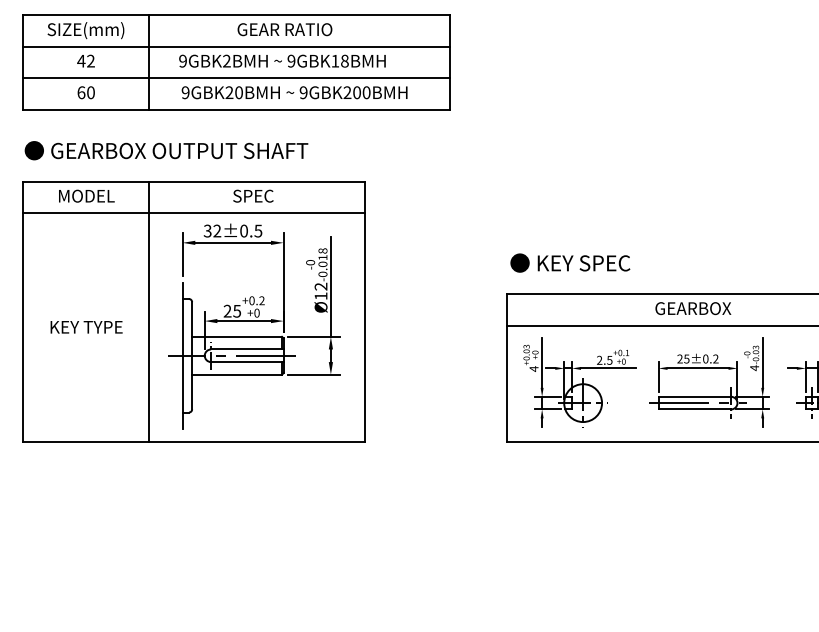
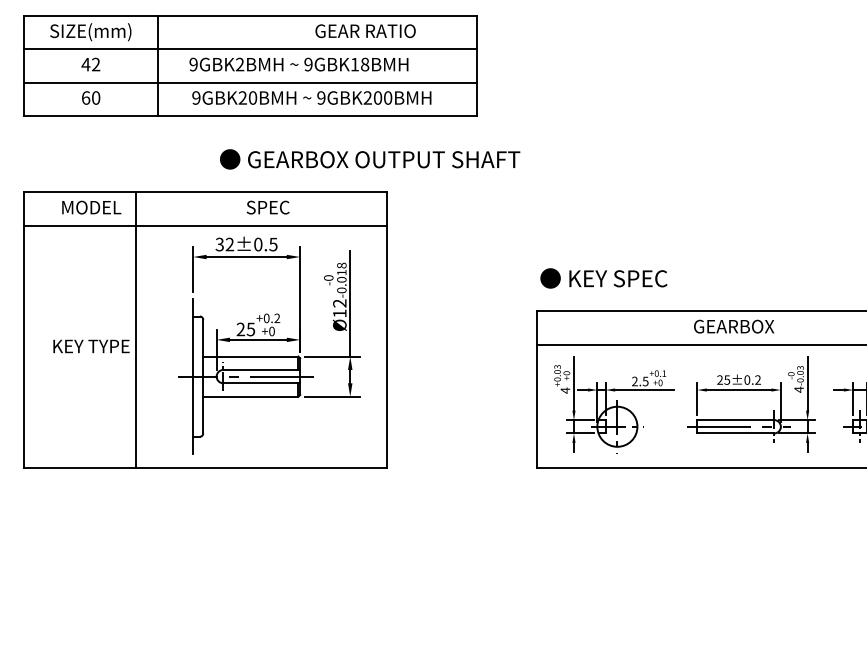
text: (284, 29) -> (365, 31), moved
text: (166, 150) -> (370, 159), moved
line: (148, 312) -> (135, 330), moved

